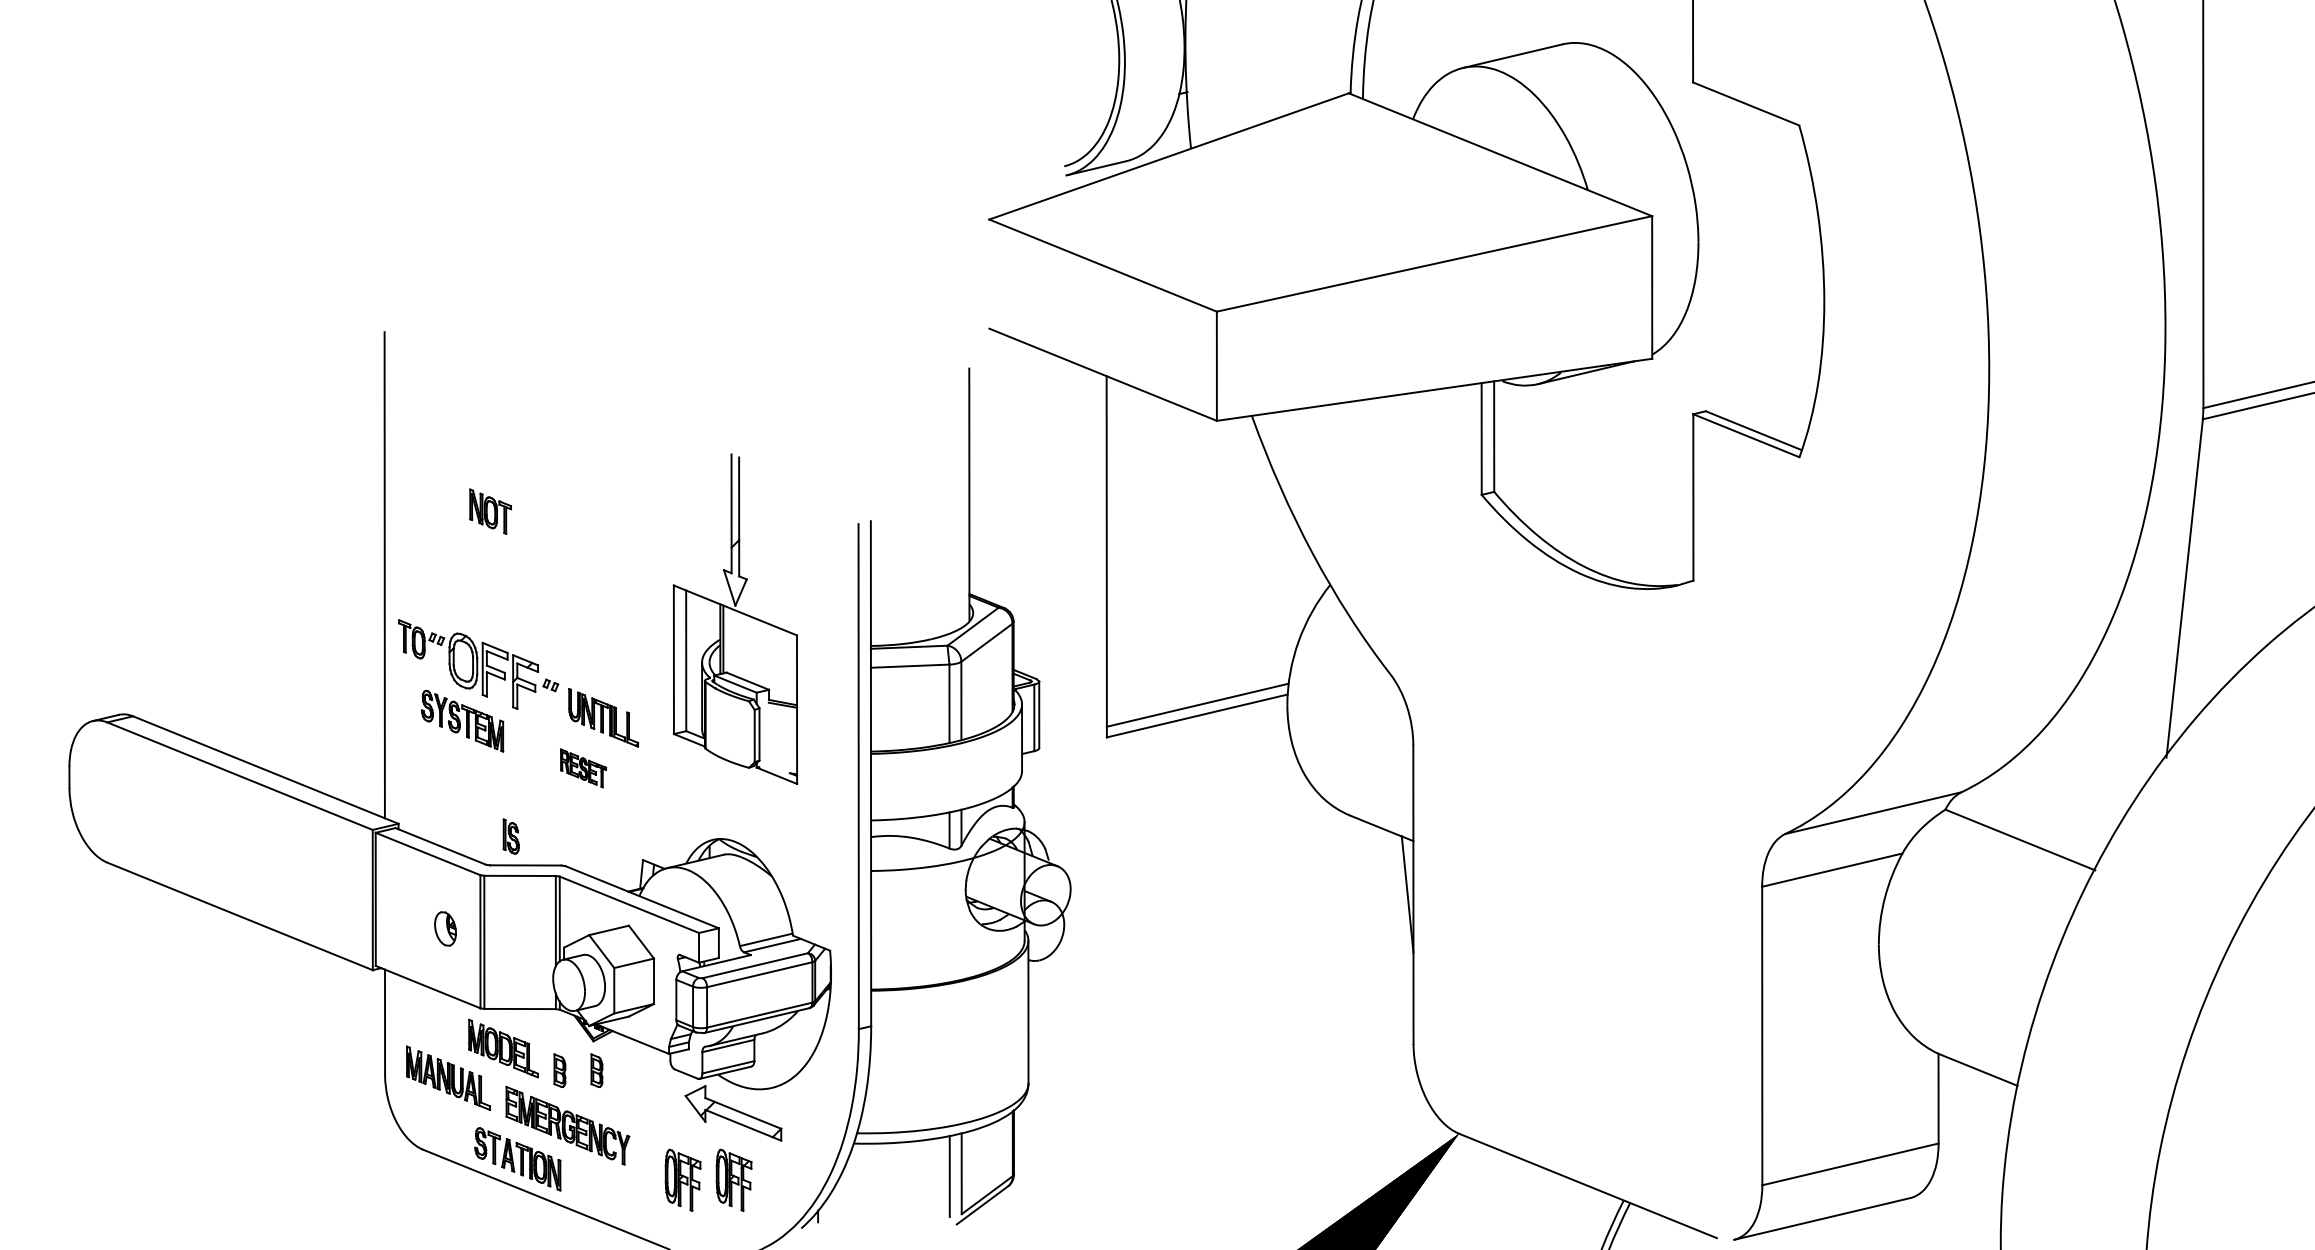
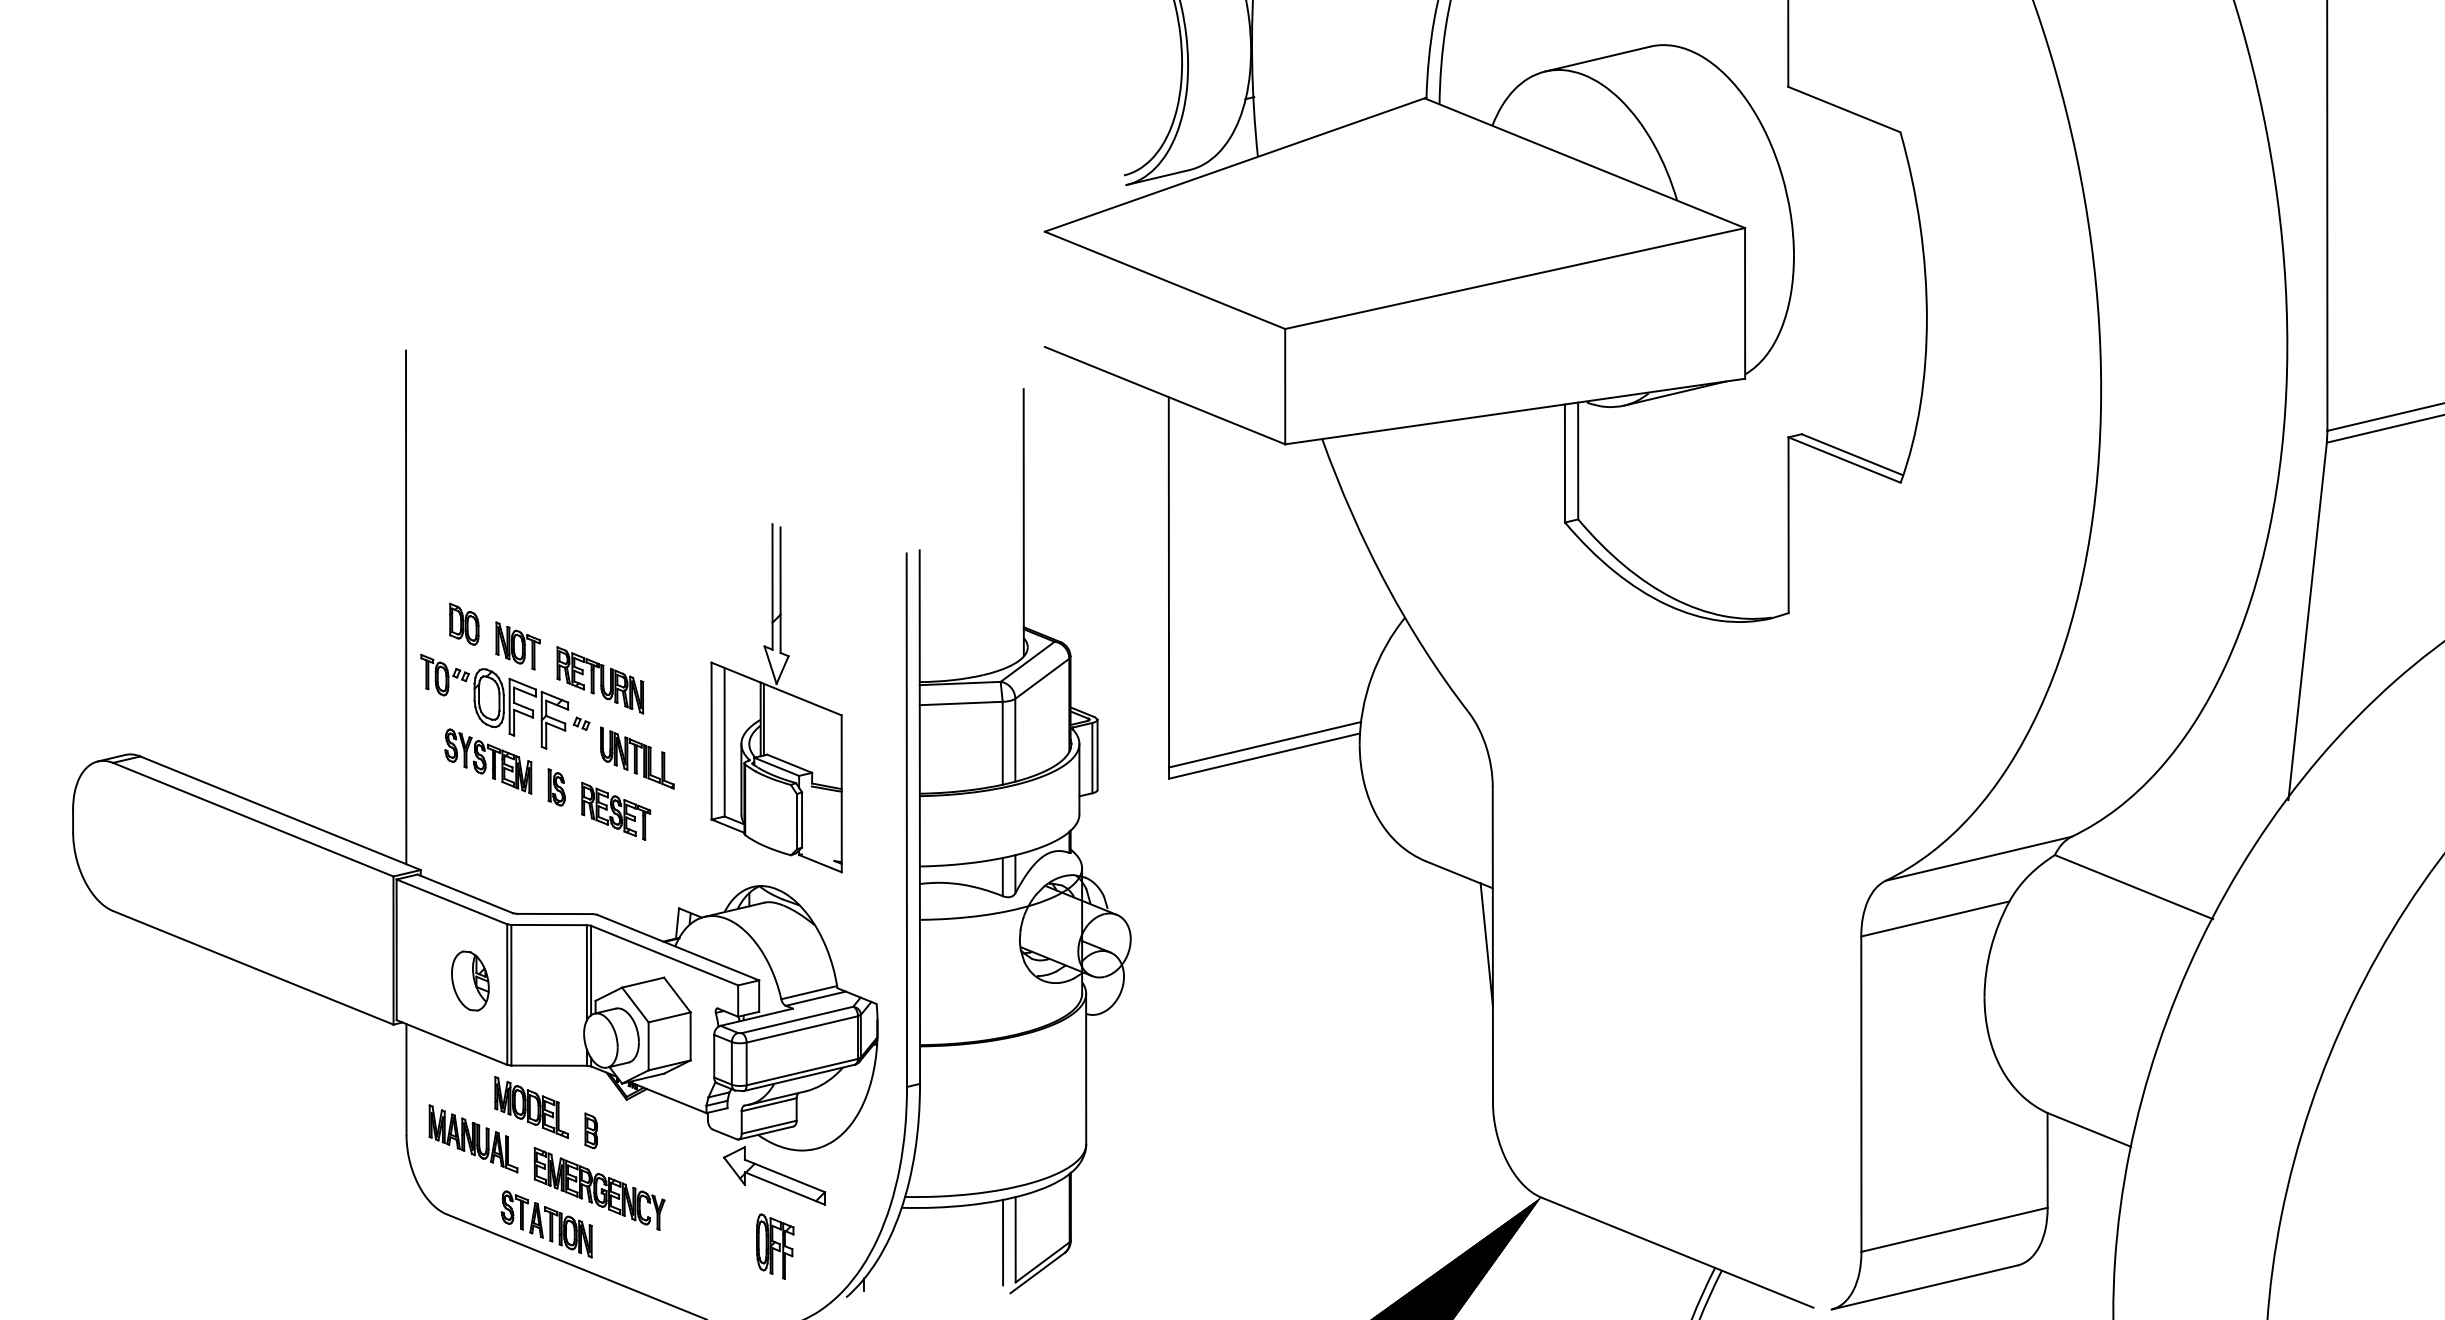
part: (490, 511) -> (517, 645), moved
part: (439, 590) -> (464, 623), added
part: (735, 618) -> (776, 697), moved
part: (568, 644) -> (600, 680), added
part: (583, 768) -> (616, 811), size x1.43
part: (510, 836) -> (555, 787), moved
part: (445, 928) -> (470, 980), size x1.67
part: (596, 1070) -> (629, 1130), removed
part: (682, 1179) -> (720, 1245), removed

